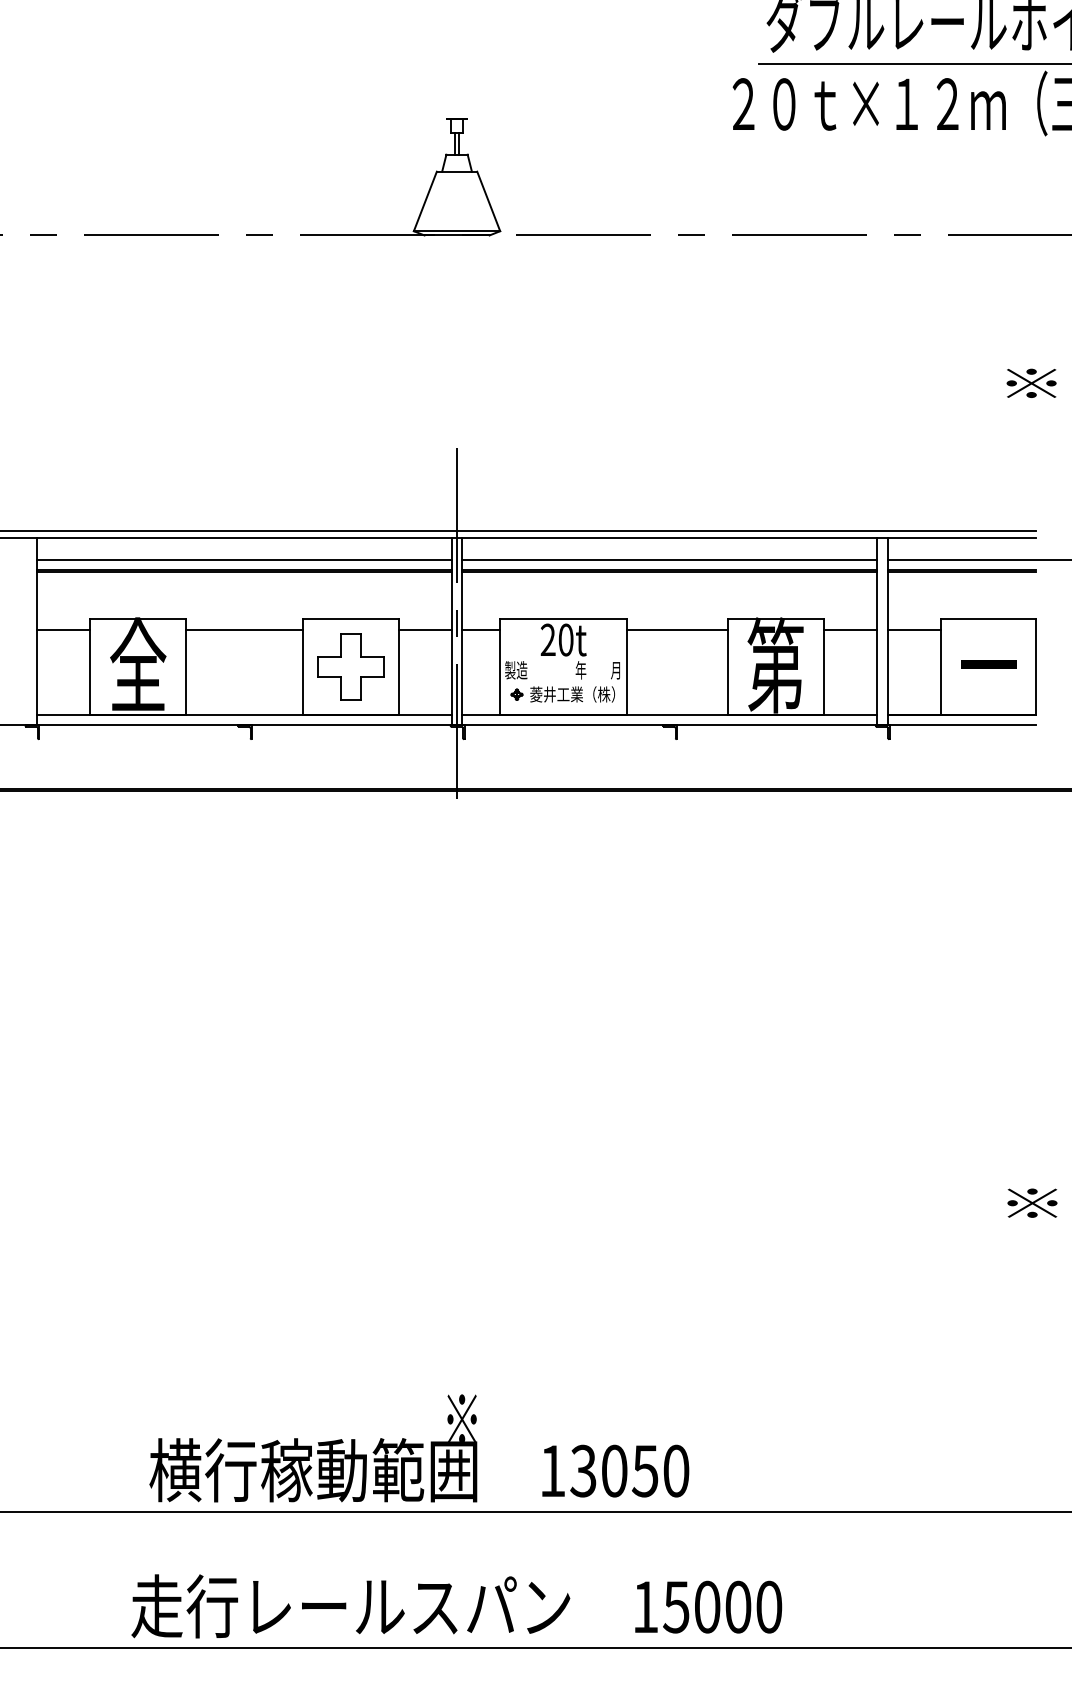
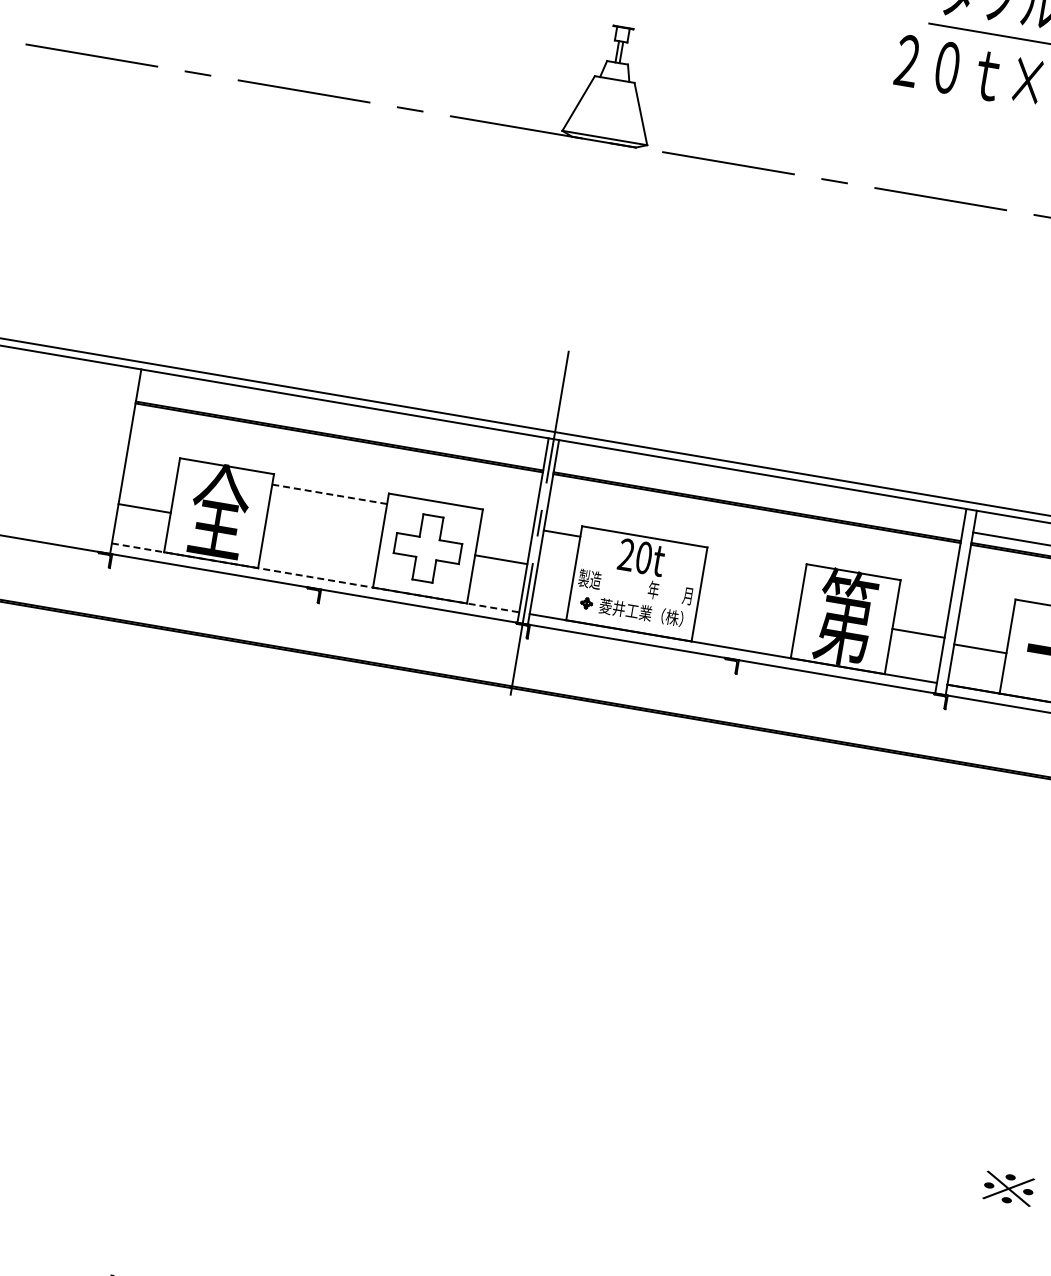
line: (244, 559) -> (341, 425), removed
line: (669, 559) -> (759, 495), removed
line: (63, 629) -> (144, 508), moved
line: (244, 629) -> (329, 494), solid -> dashed
line: (424, 629) -> (500, 559), moved
line: (677, 629) -> (755, 566), removed
line: (849, 629) -> (917, 632), moved
line: (913, 629) -> (979, 648), moved
line: (244, 714) -> (315, 577), solid -> dashed

